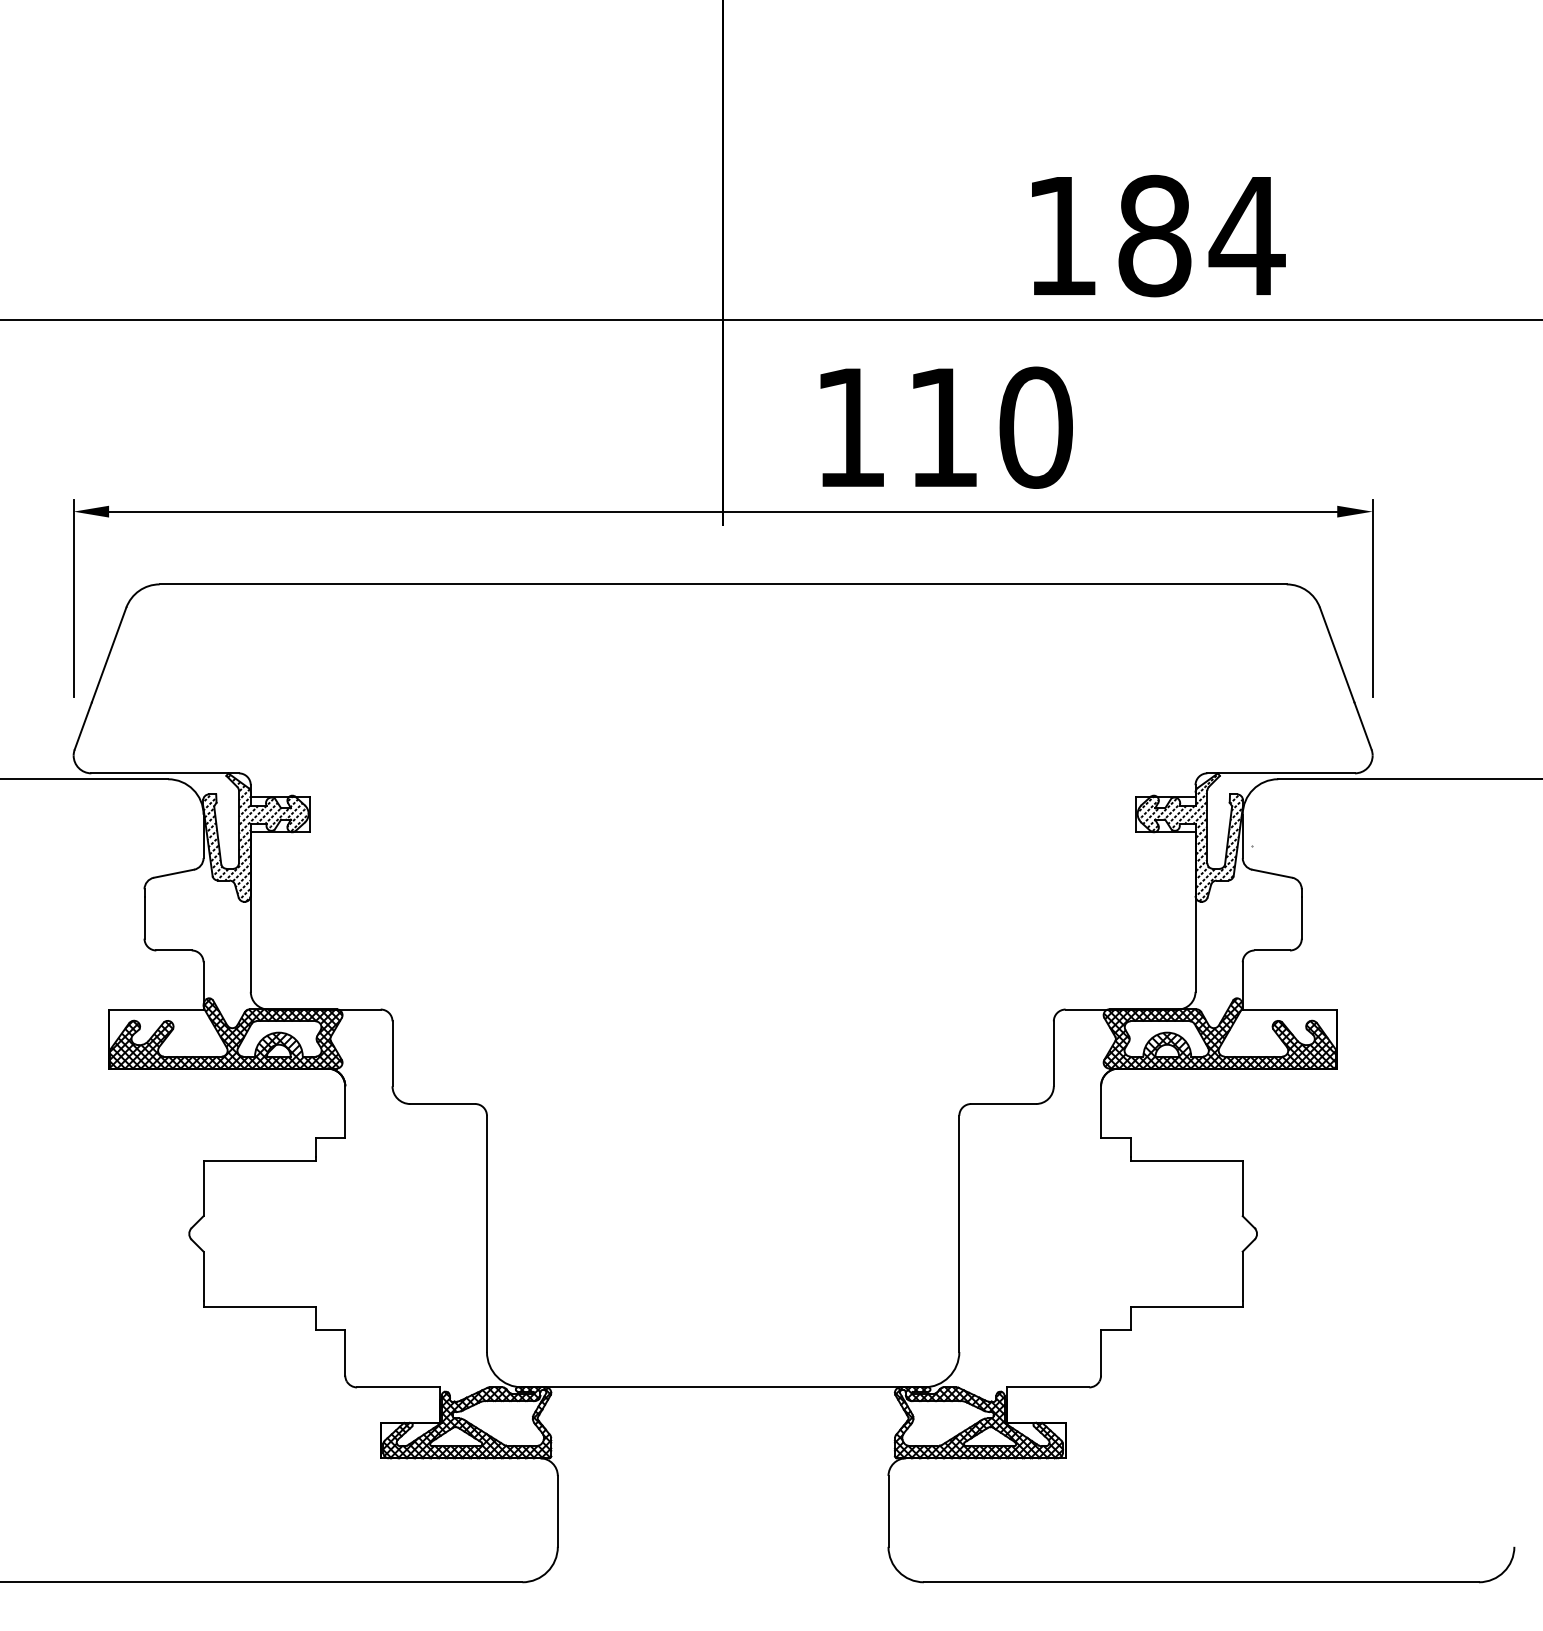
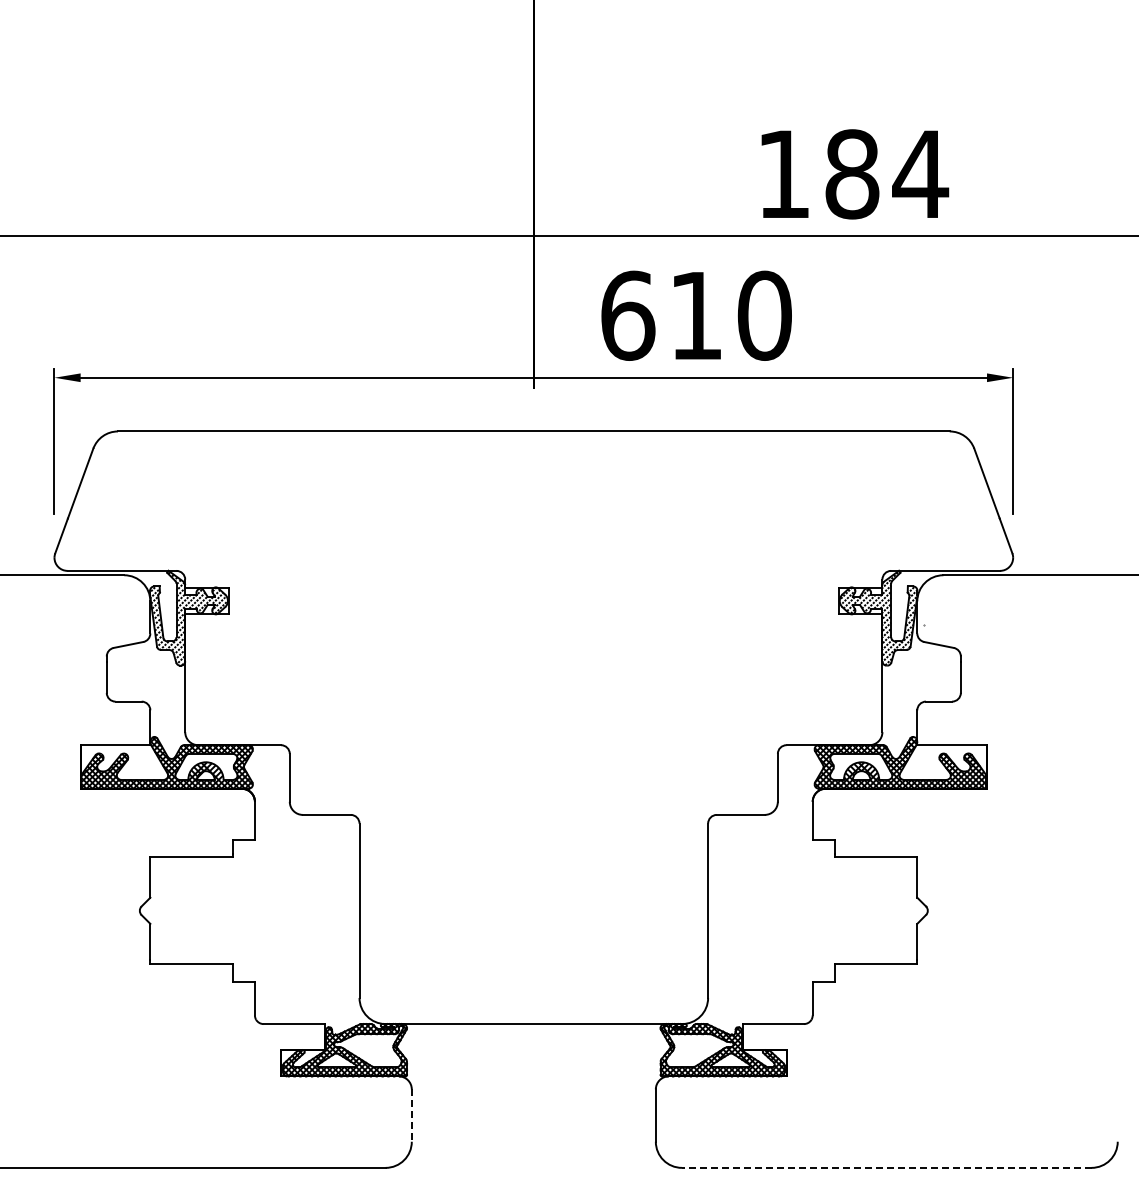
text: (851, 427) -> (628, 315), 110 -> 610
line: (557, 1512) -> (411, 1116), solid -> dashed
line: (1201, 1581) -> (886, 1167), solid -> dashed

